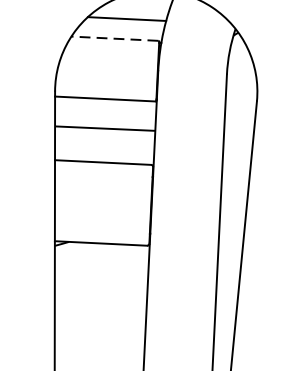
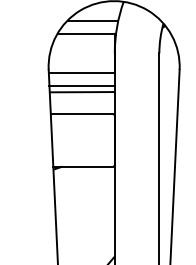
line: (114, 38) -> (85, 33), dashed -> solid
line: (104, 119) -> (81, 86), added

